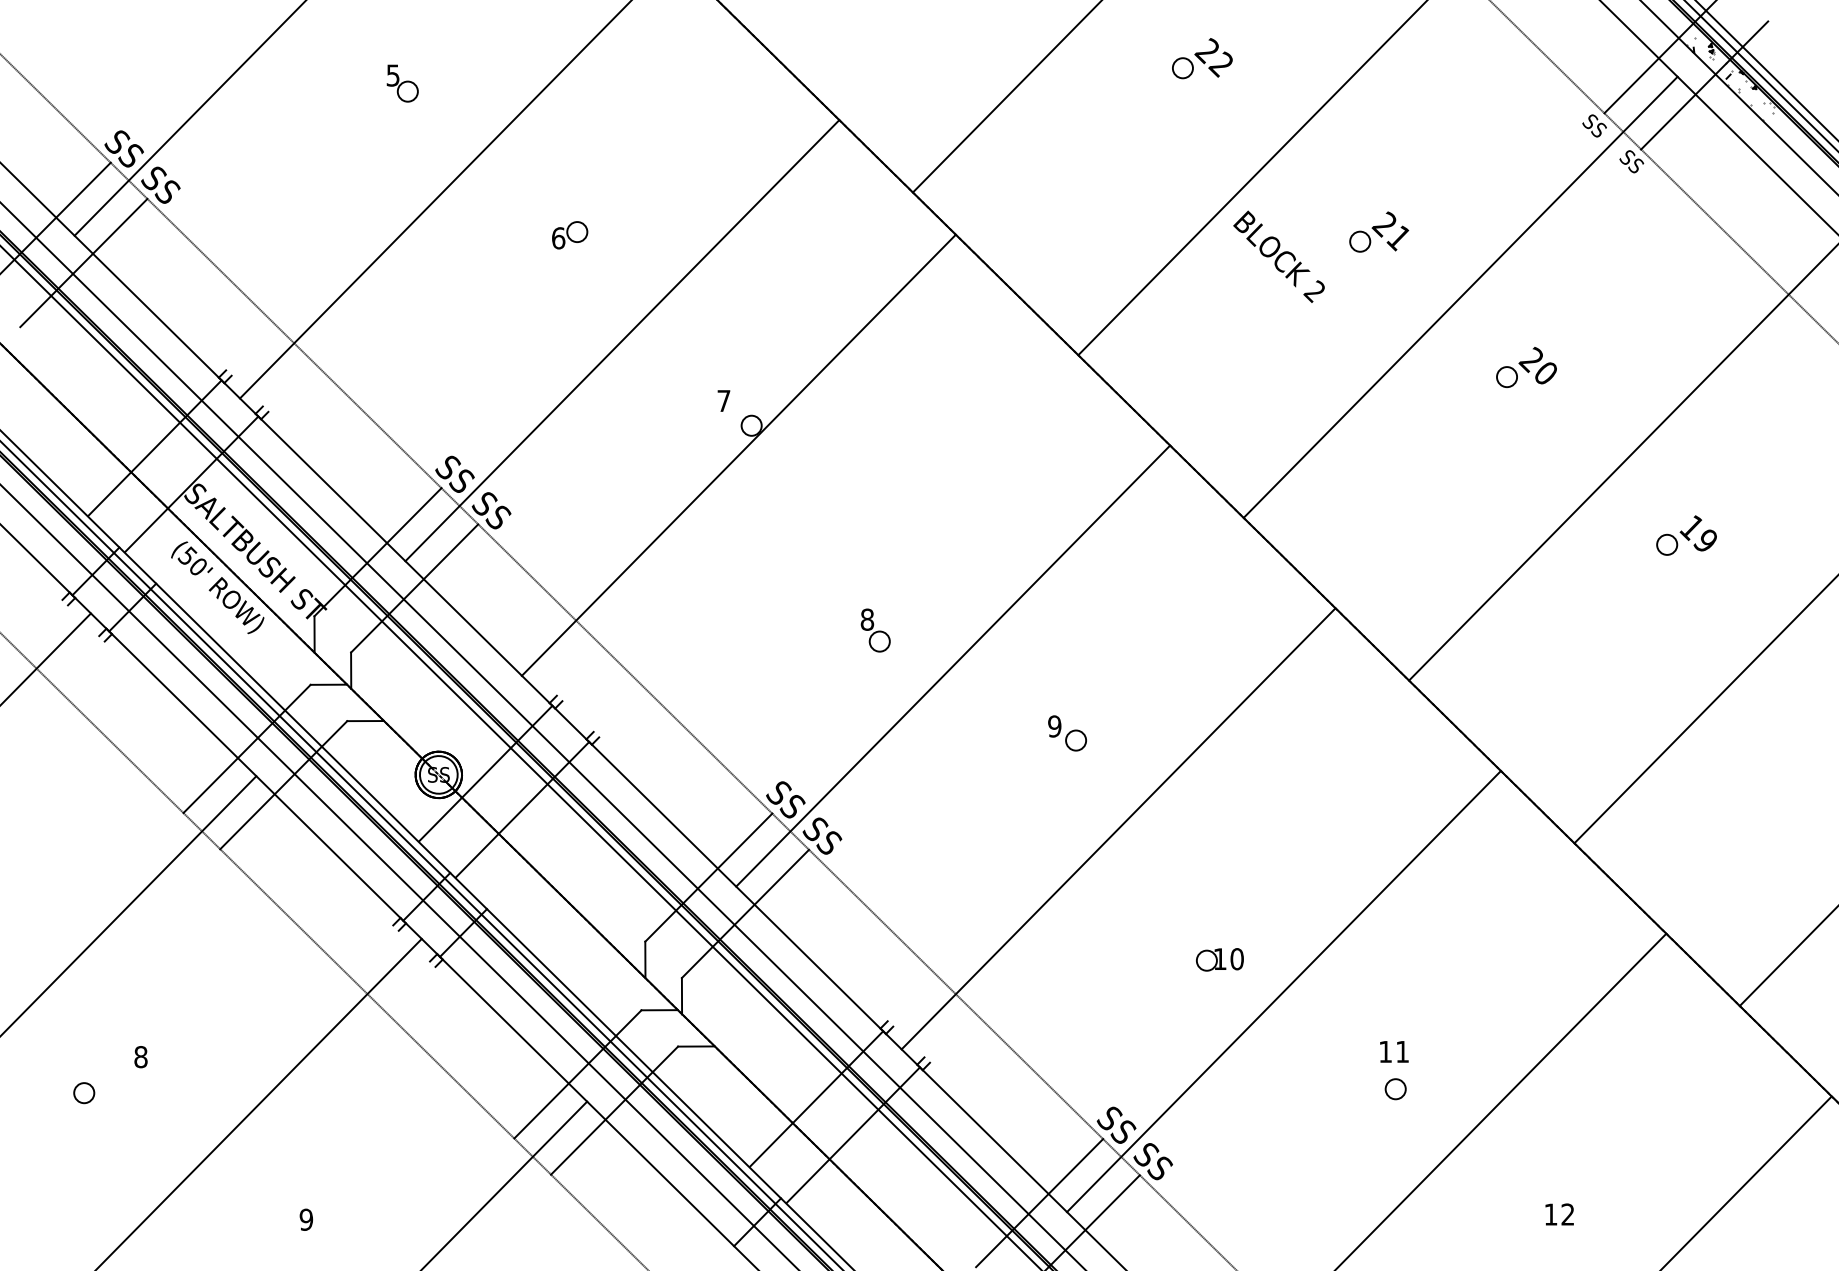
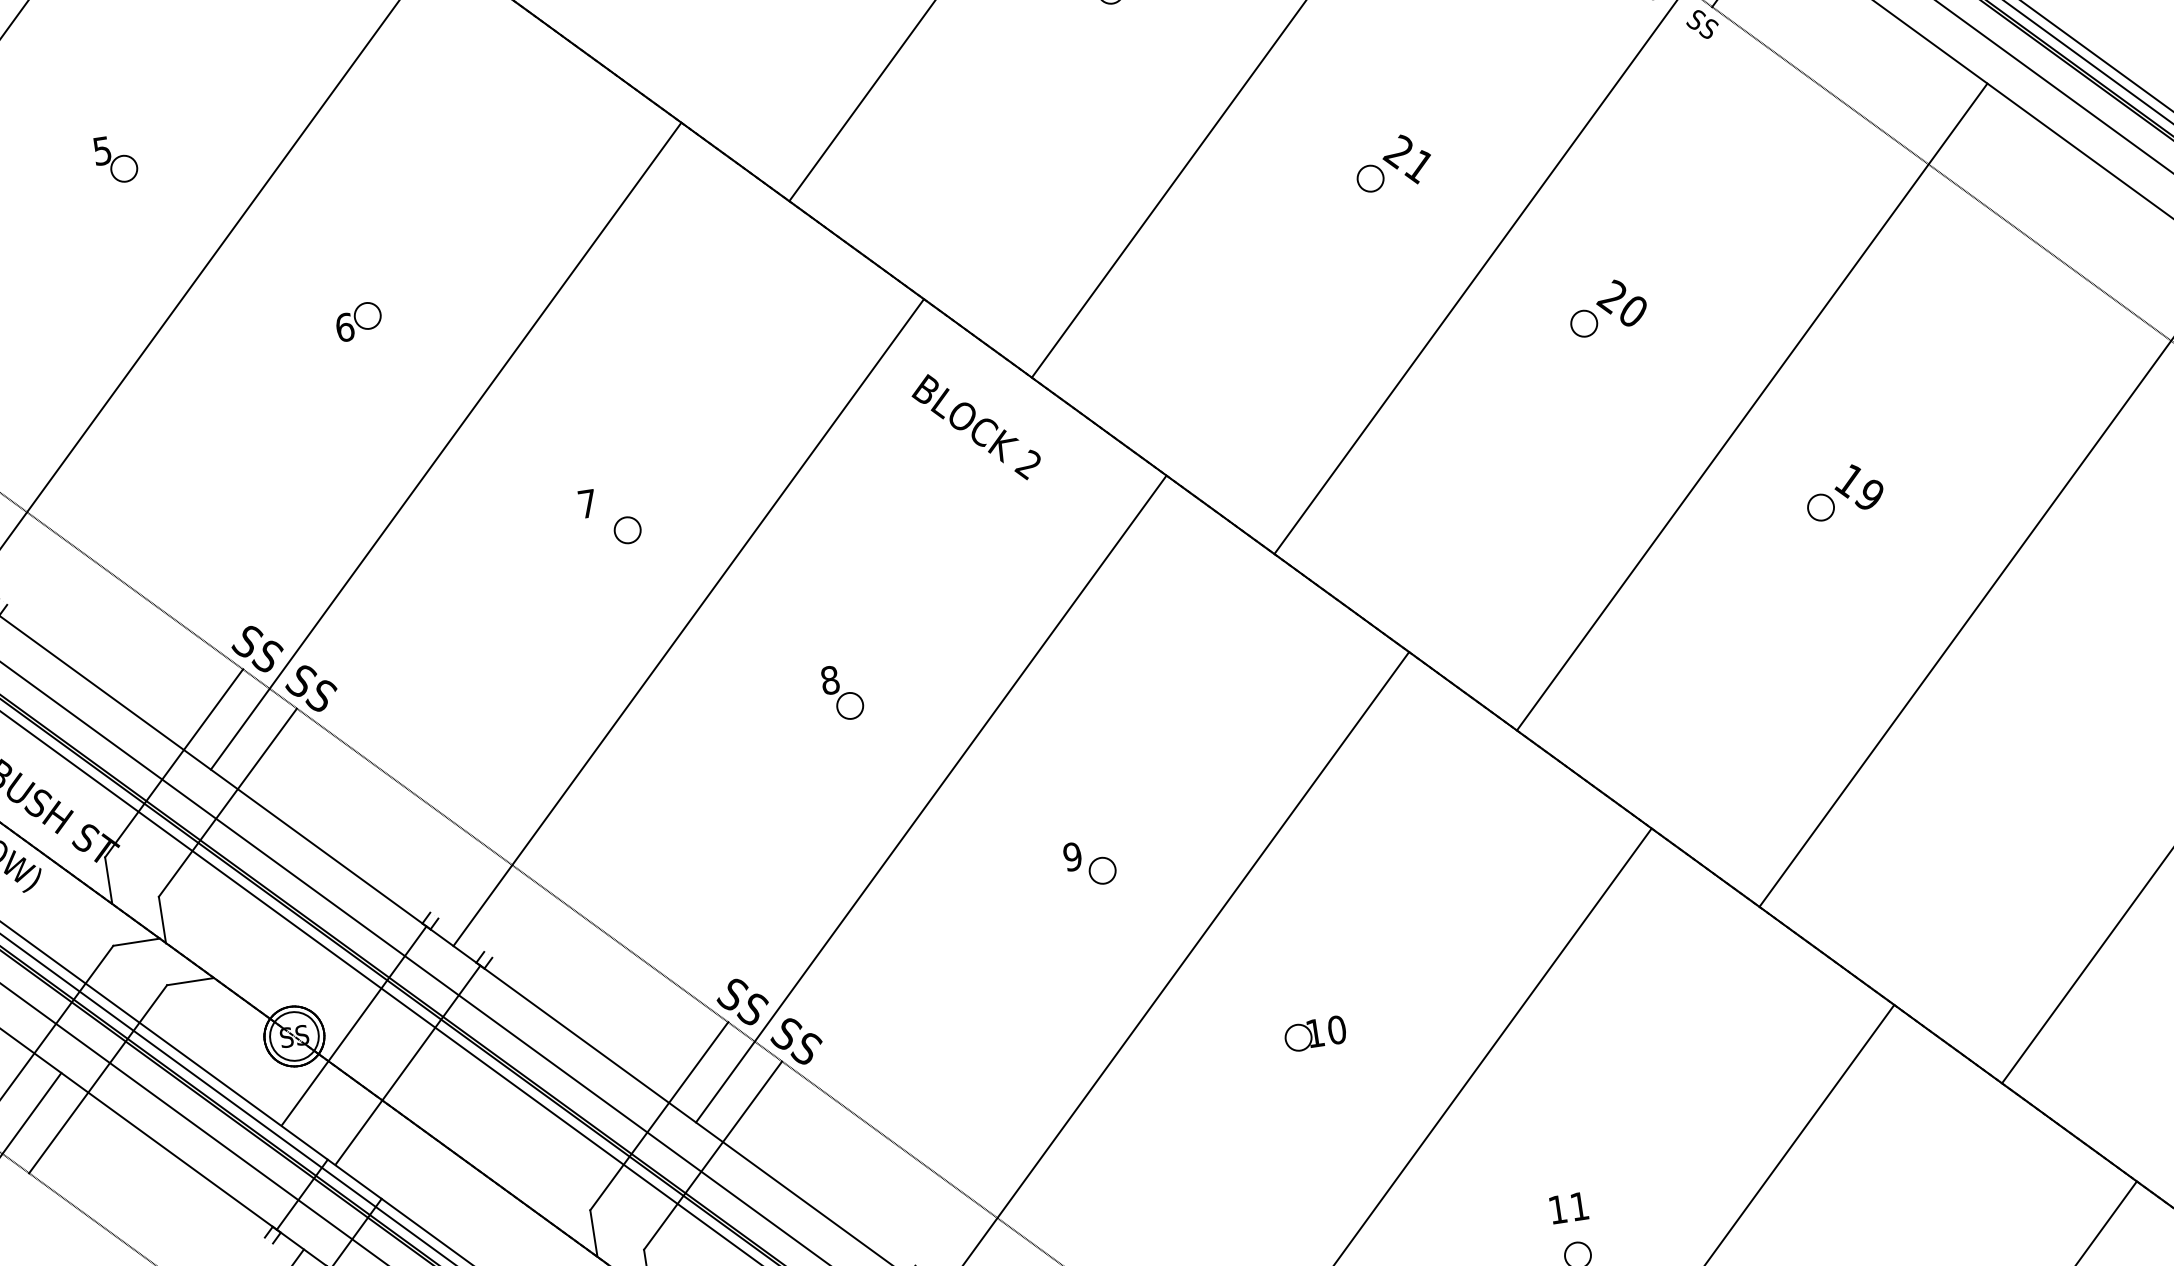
text: (1278, 256) -> (975, 426), moved
line: (738, 454) -> (688, 621), moved
part: (875, 630) -> (842, 692), moved
part: (1219, 959) -> (1314, 1033), moved

